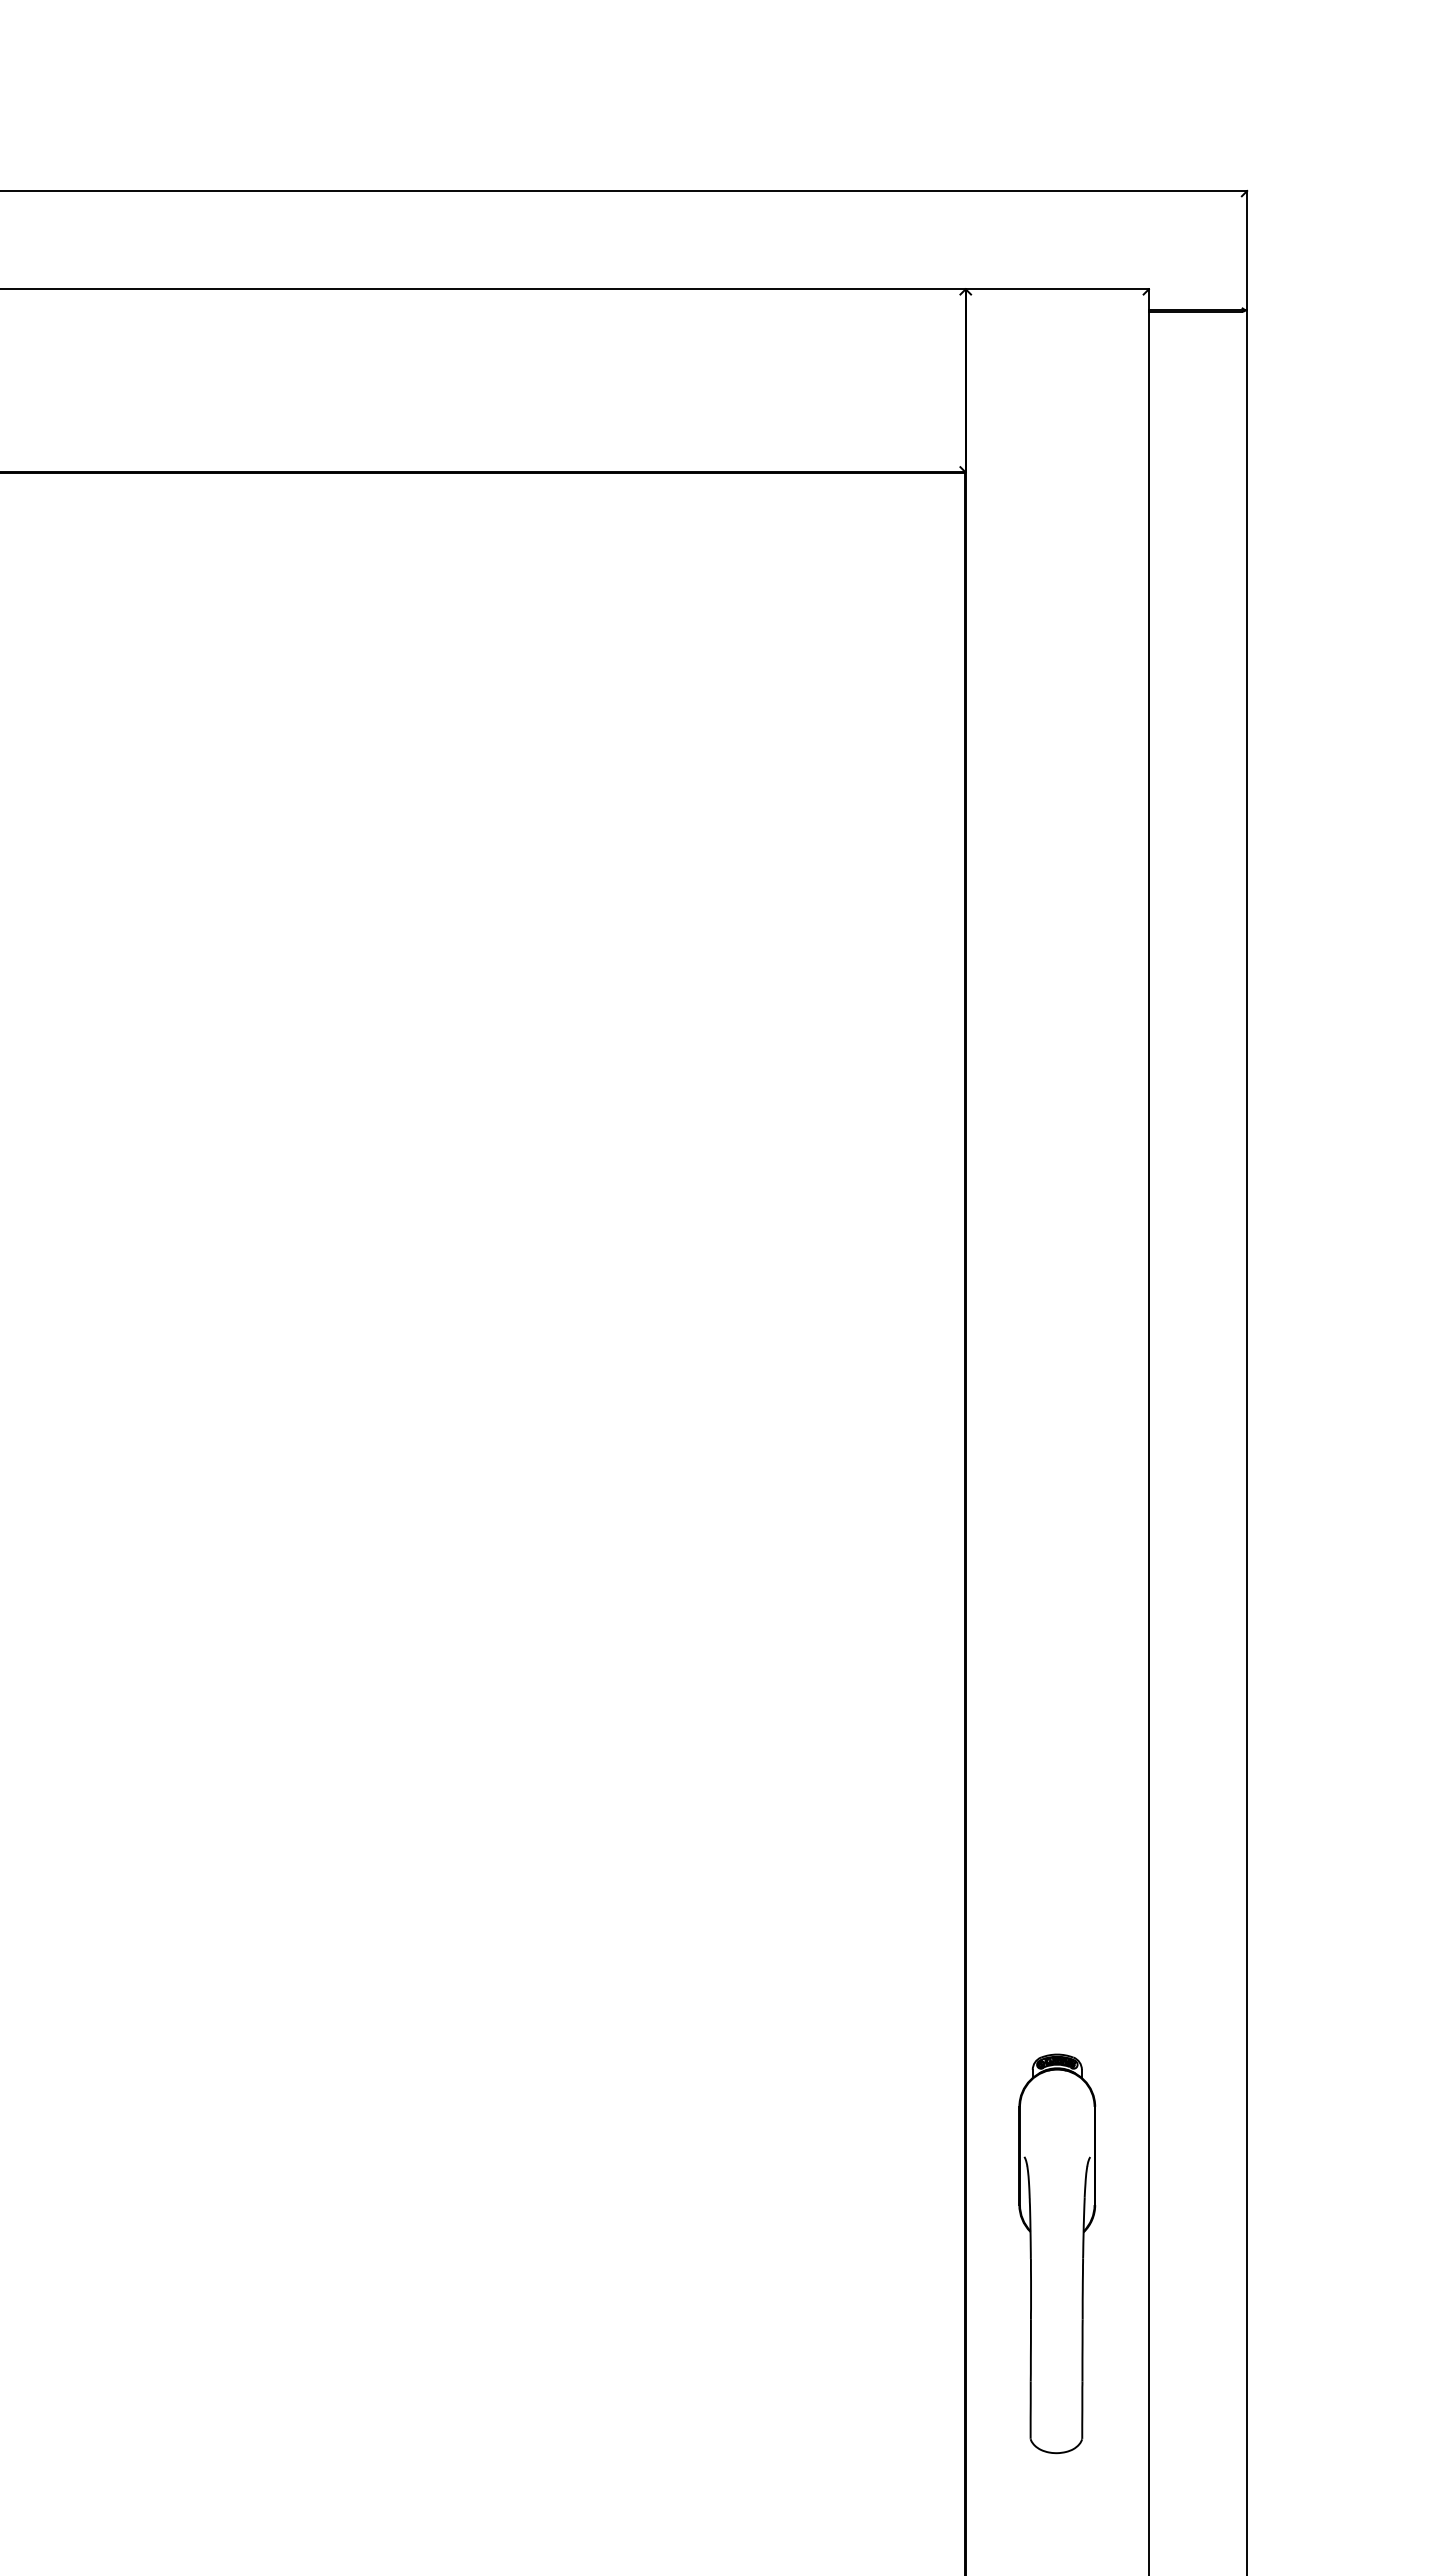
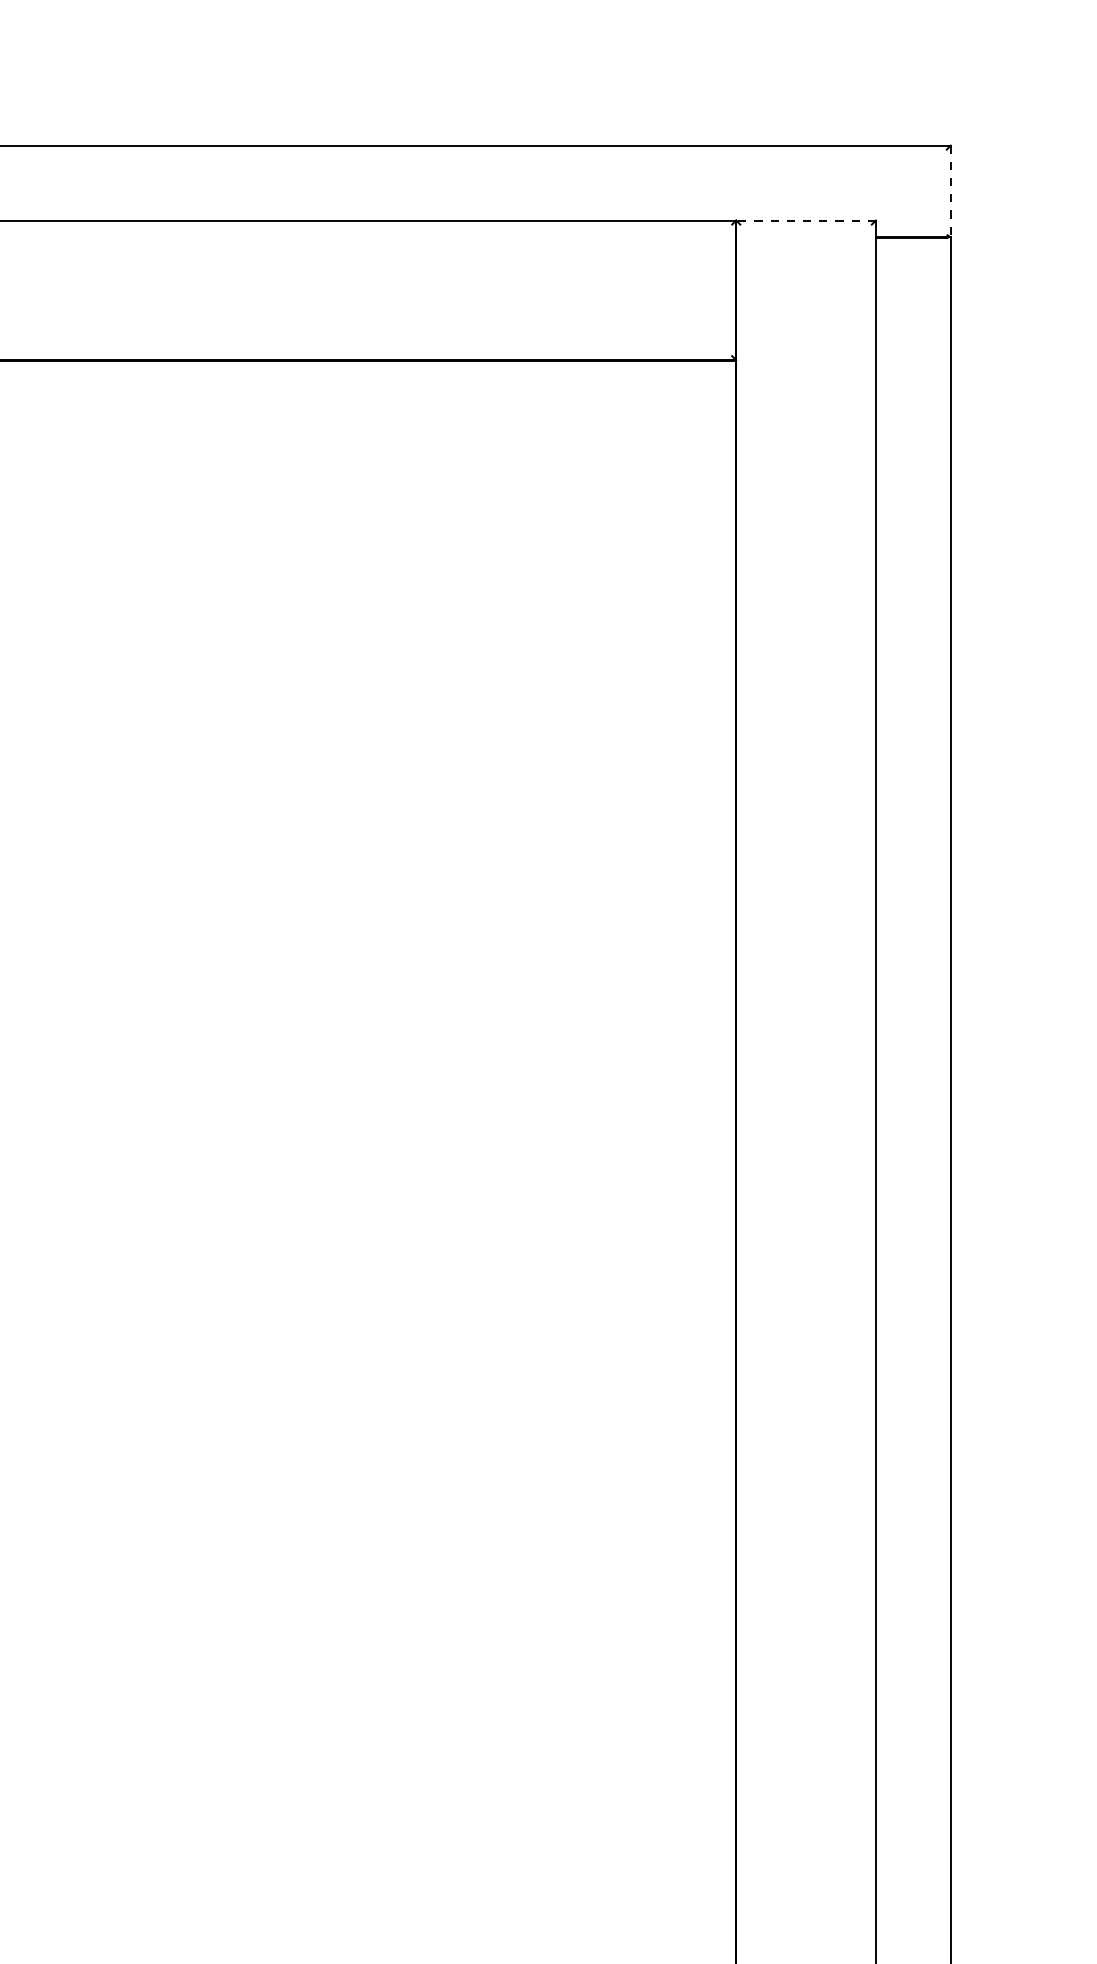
line: (1247, 250) -> (951, 191), solid -> dashed
line: (1057, 289) -> (806, 220), solid -> dashed
part: (1057, 2253) -> (806, 1718), removed

